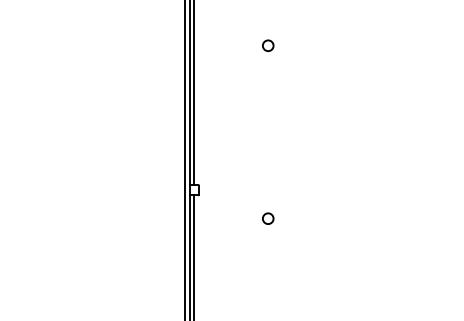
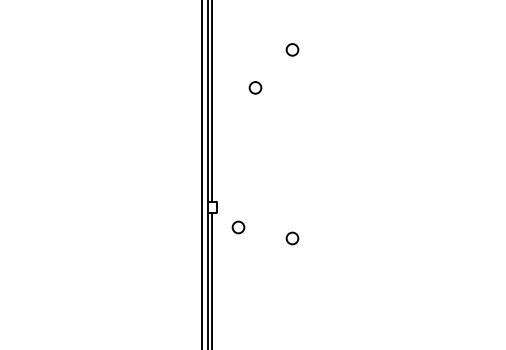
circle: (234, 80) -> (255, 87), added
circle: (218, 208) -> (238, 227), added

